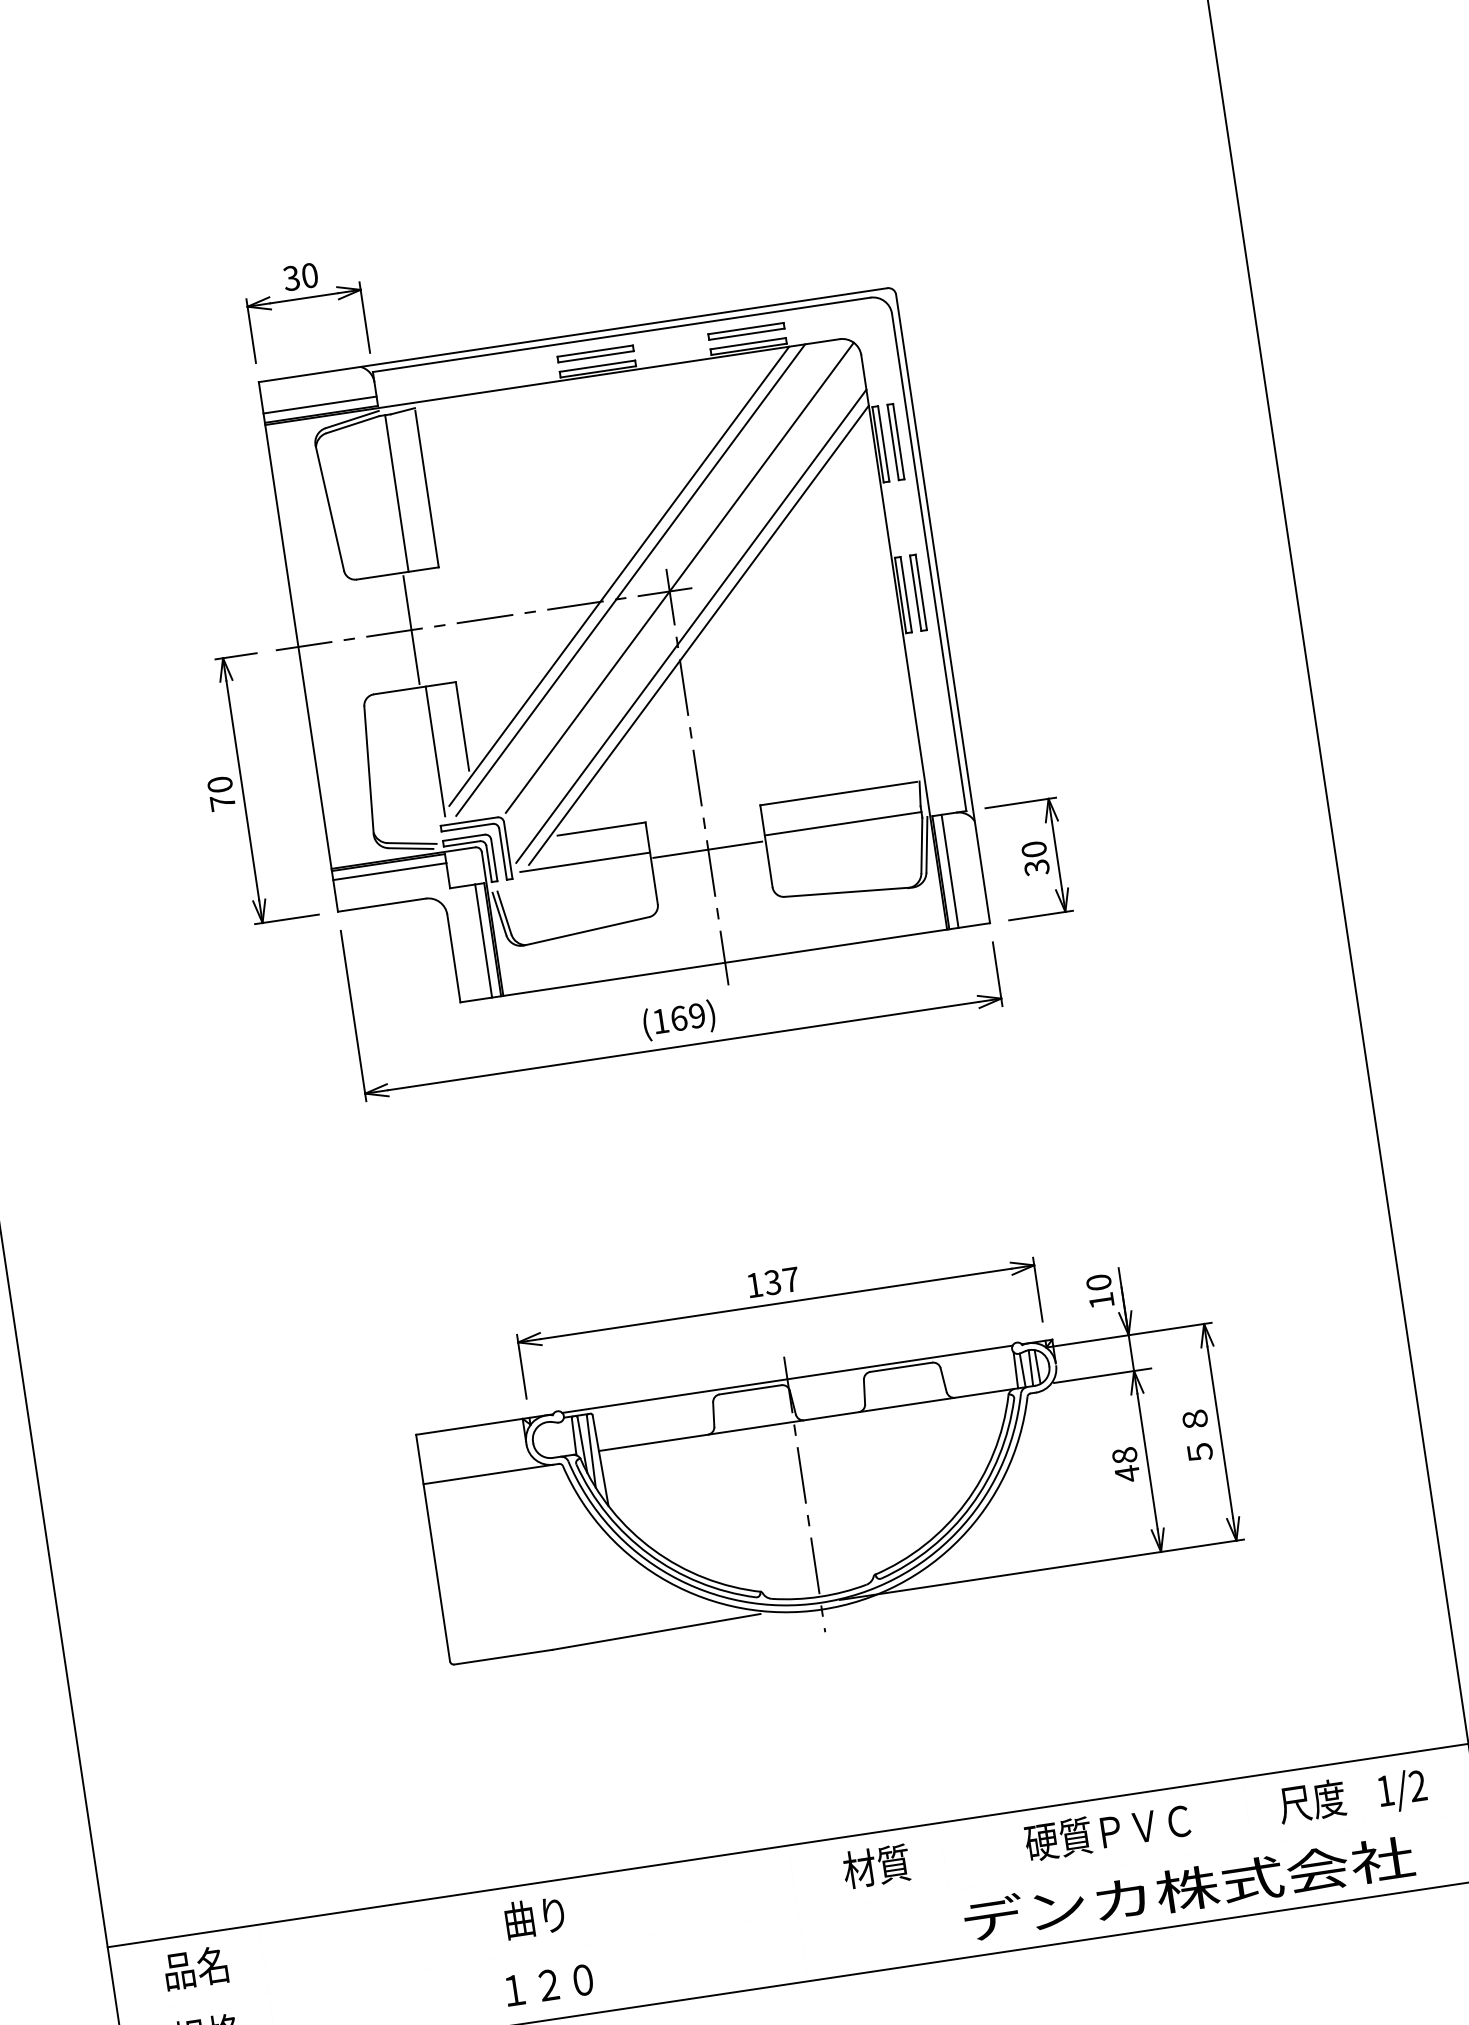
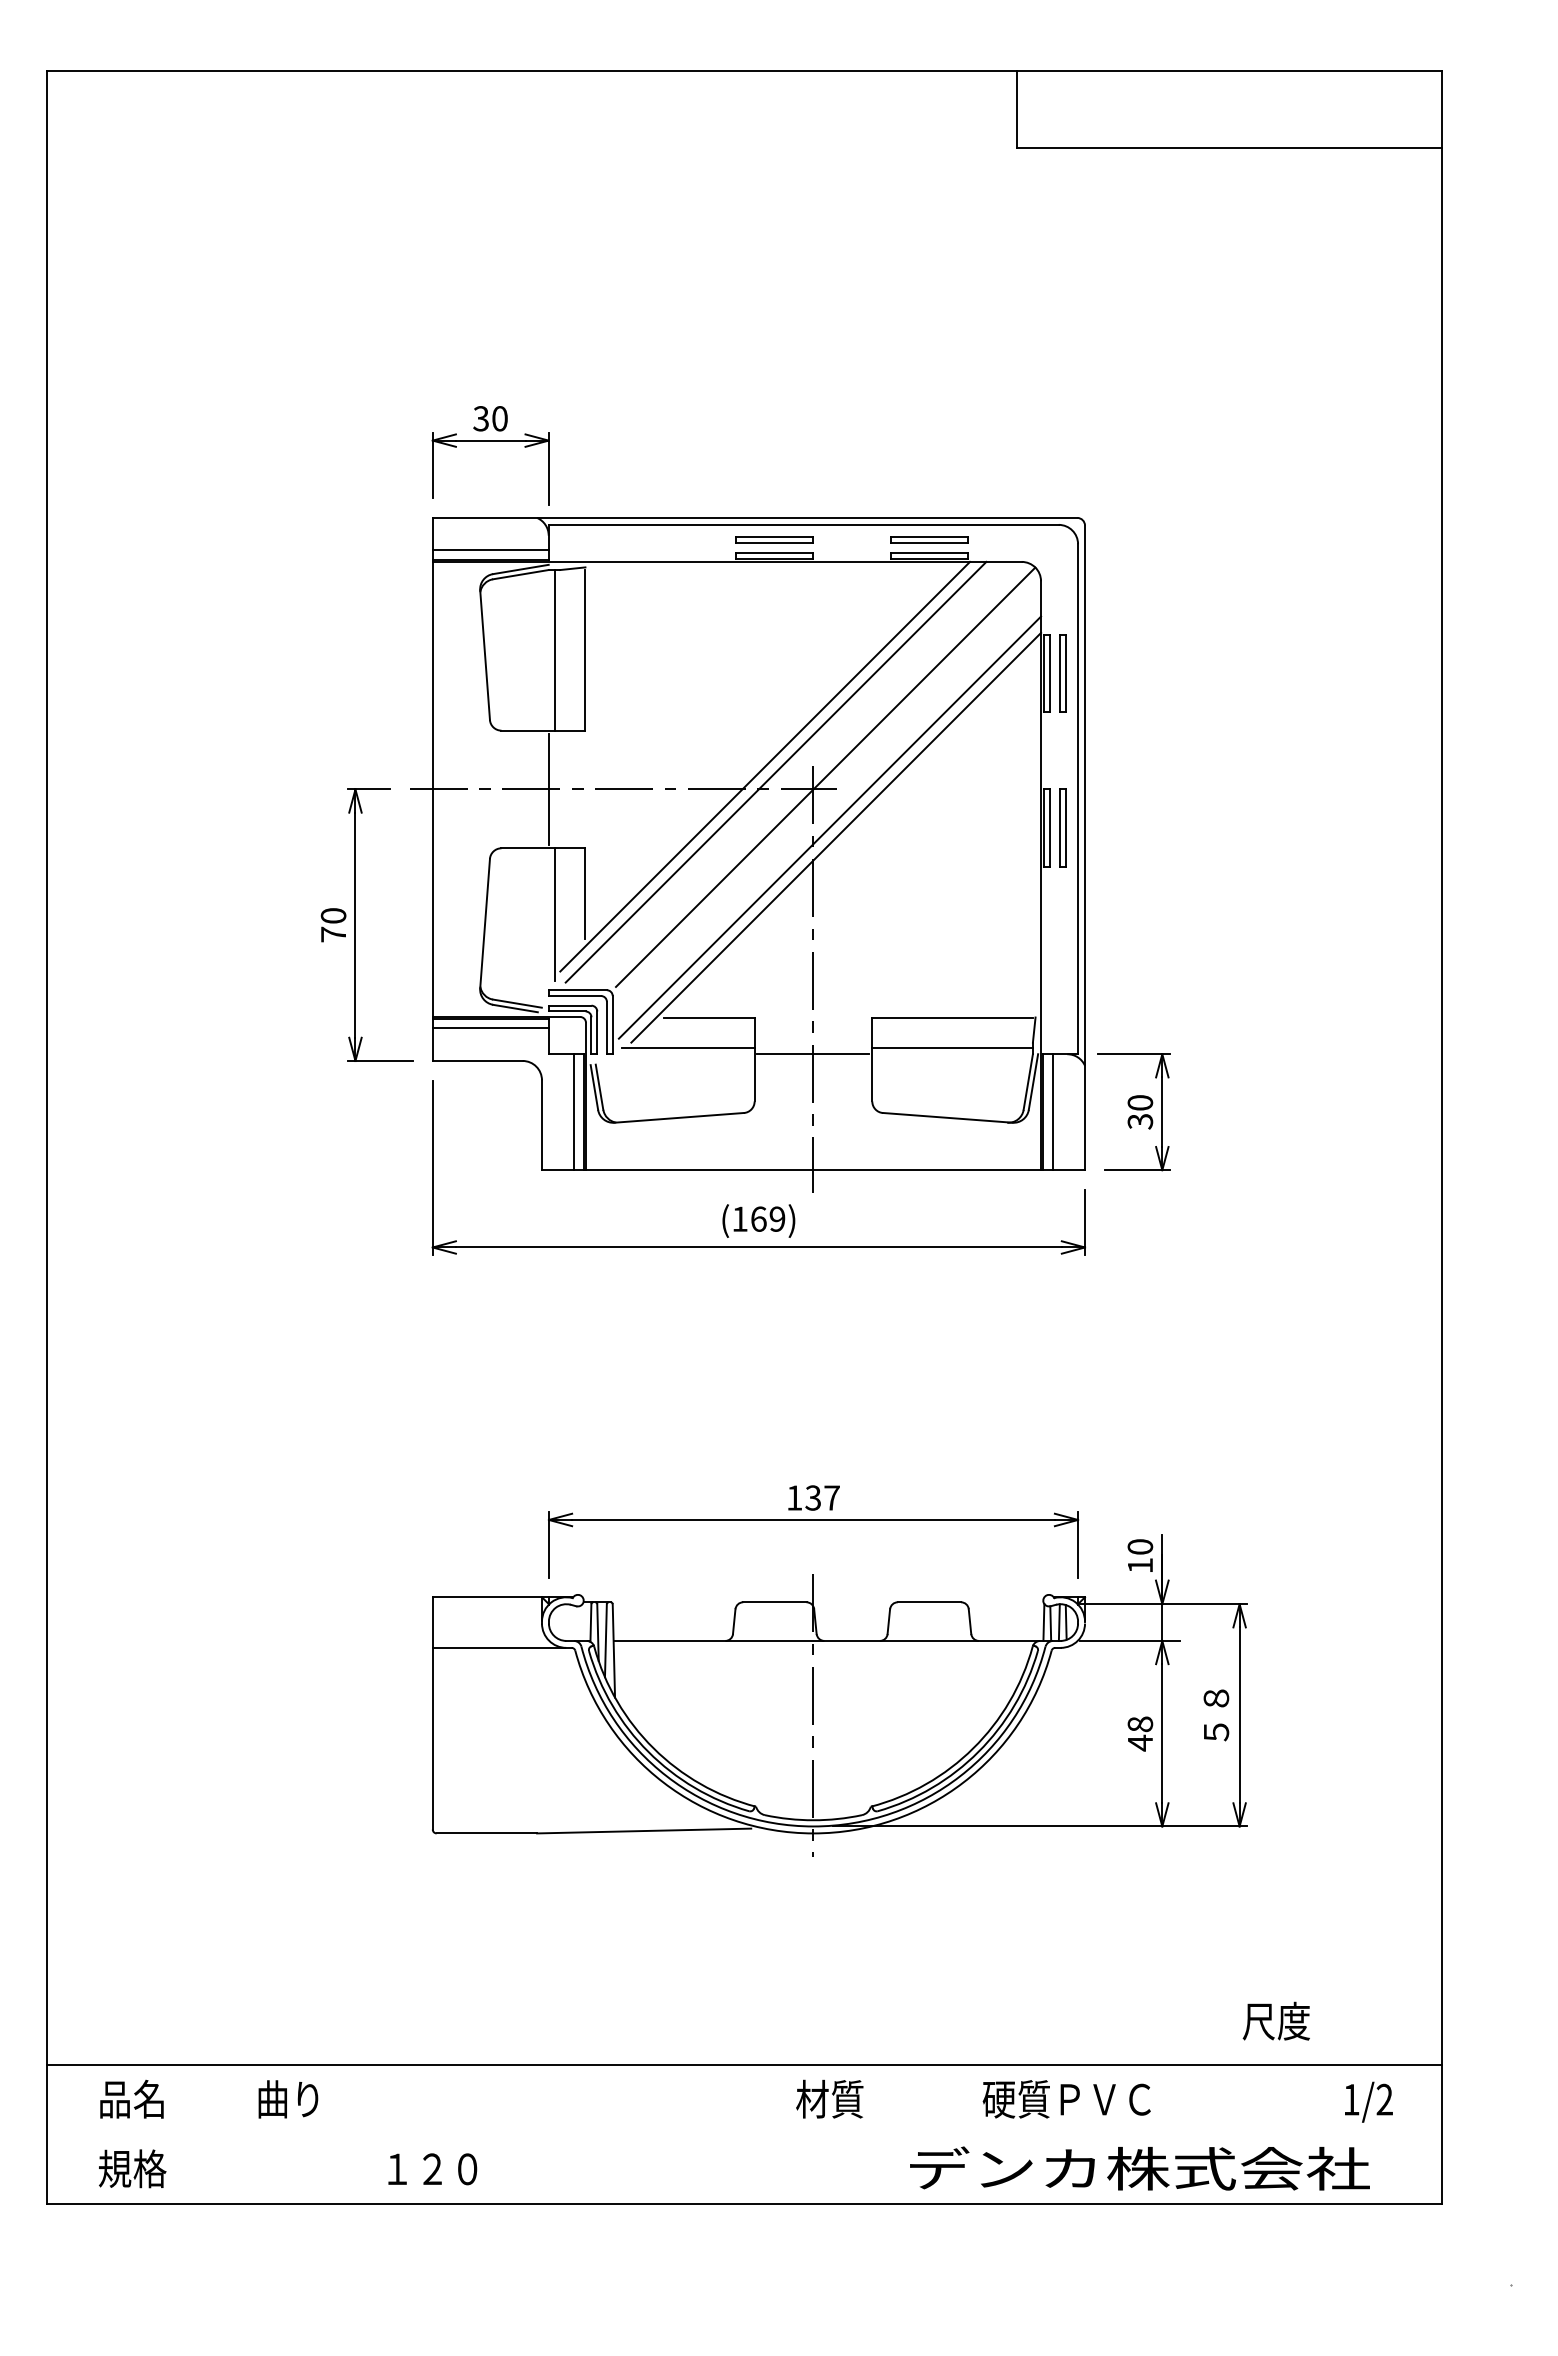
line: (787, 1379) -> (813, 1597), removed
text: (1311, 1800) -> (1275, 2020), moved
text: (534, 1917) -> (288, 2099), moved
text: (549, 1985) -> (432, 2169), moved

